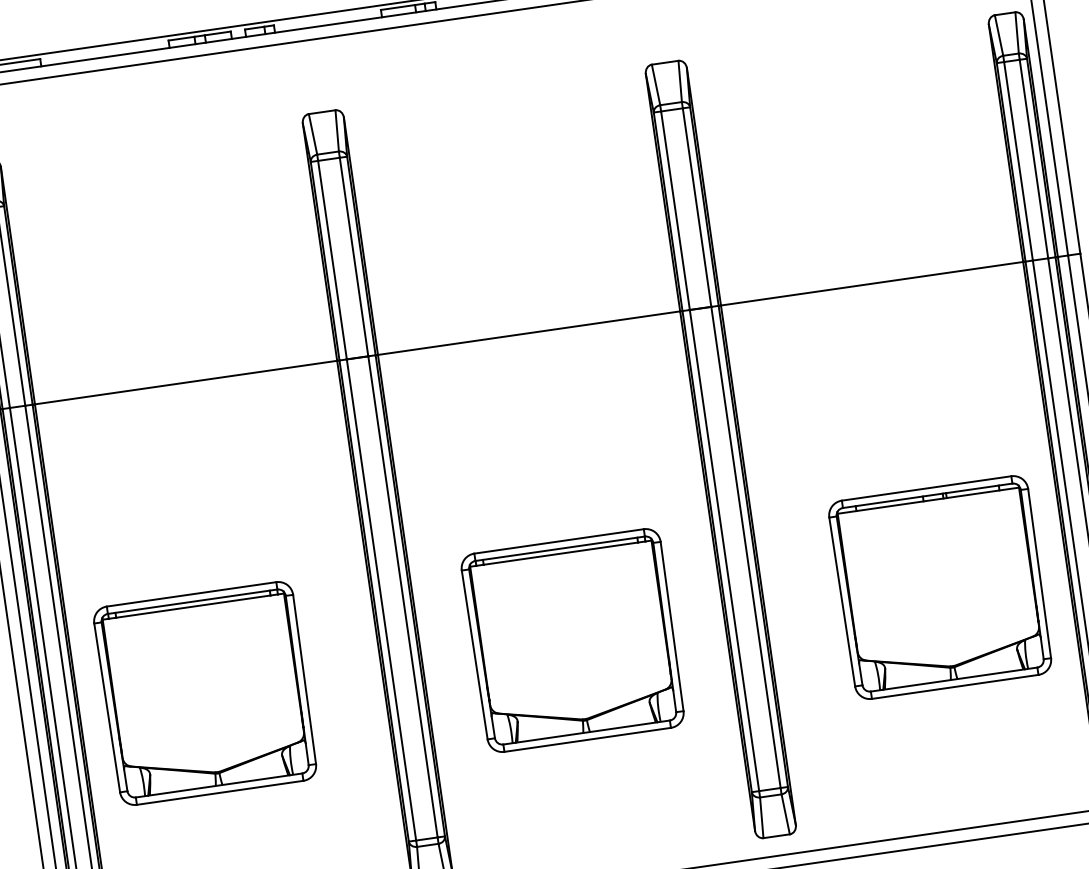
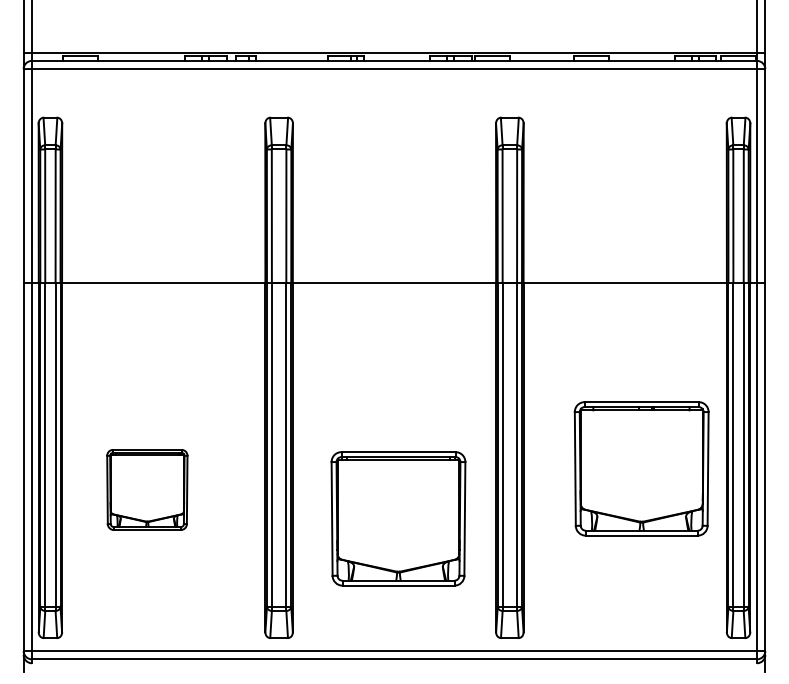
part: (940, 587) -> (641, 468), moved
part: (573, 640) -> (398, 518), moved
part: (206, 692) -> (147, 489), size x0.6

